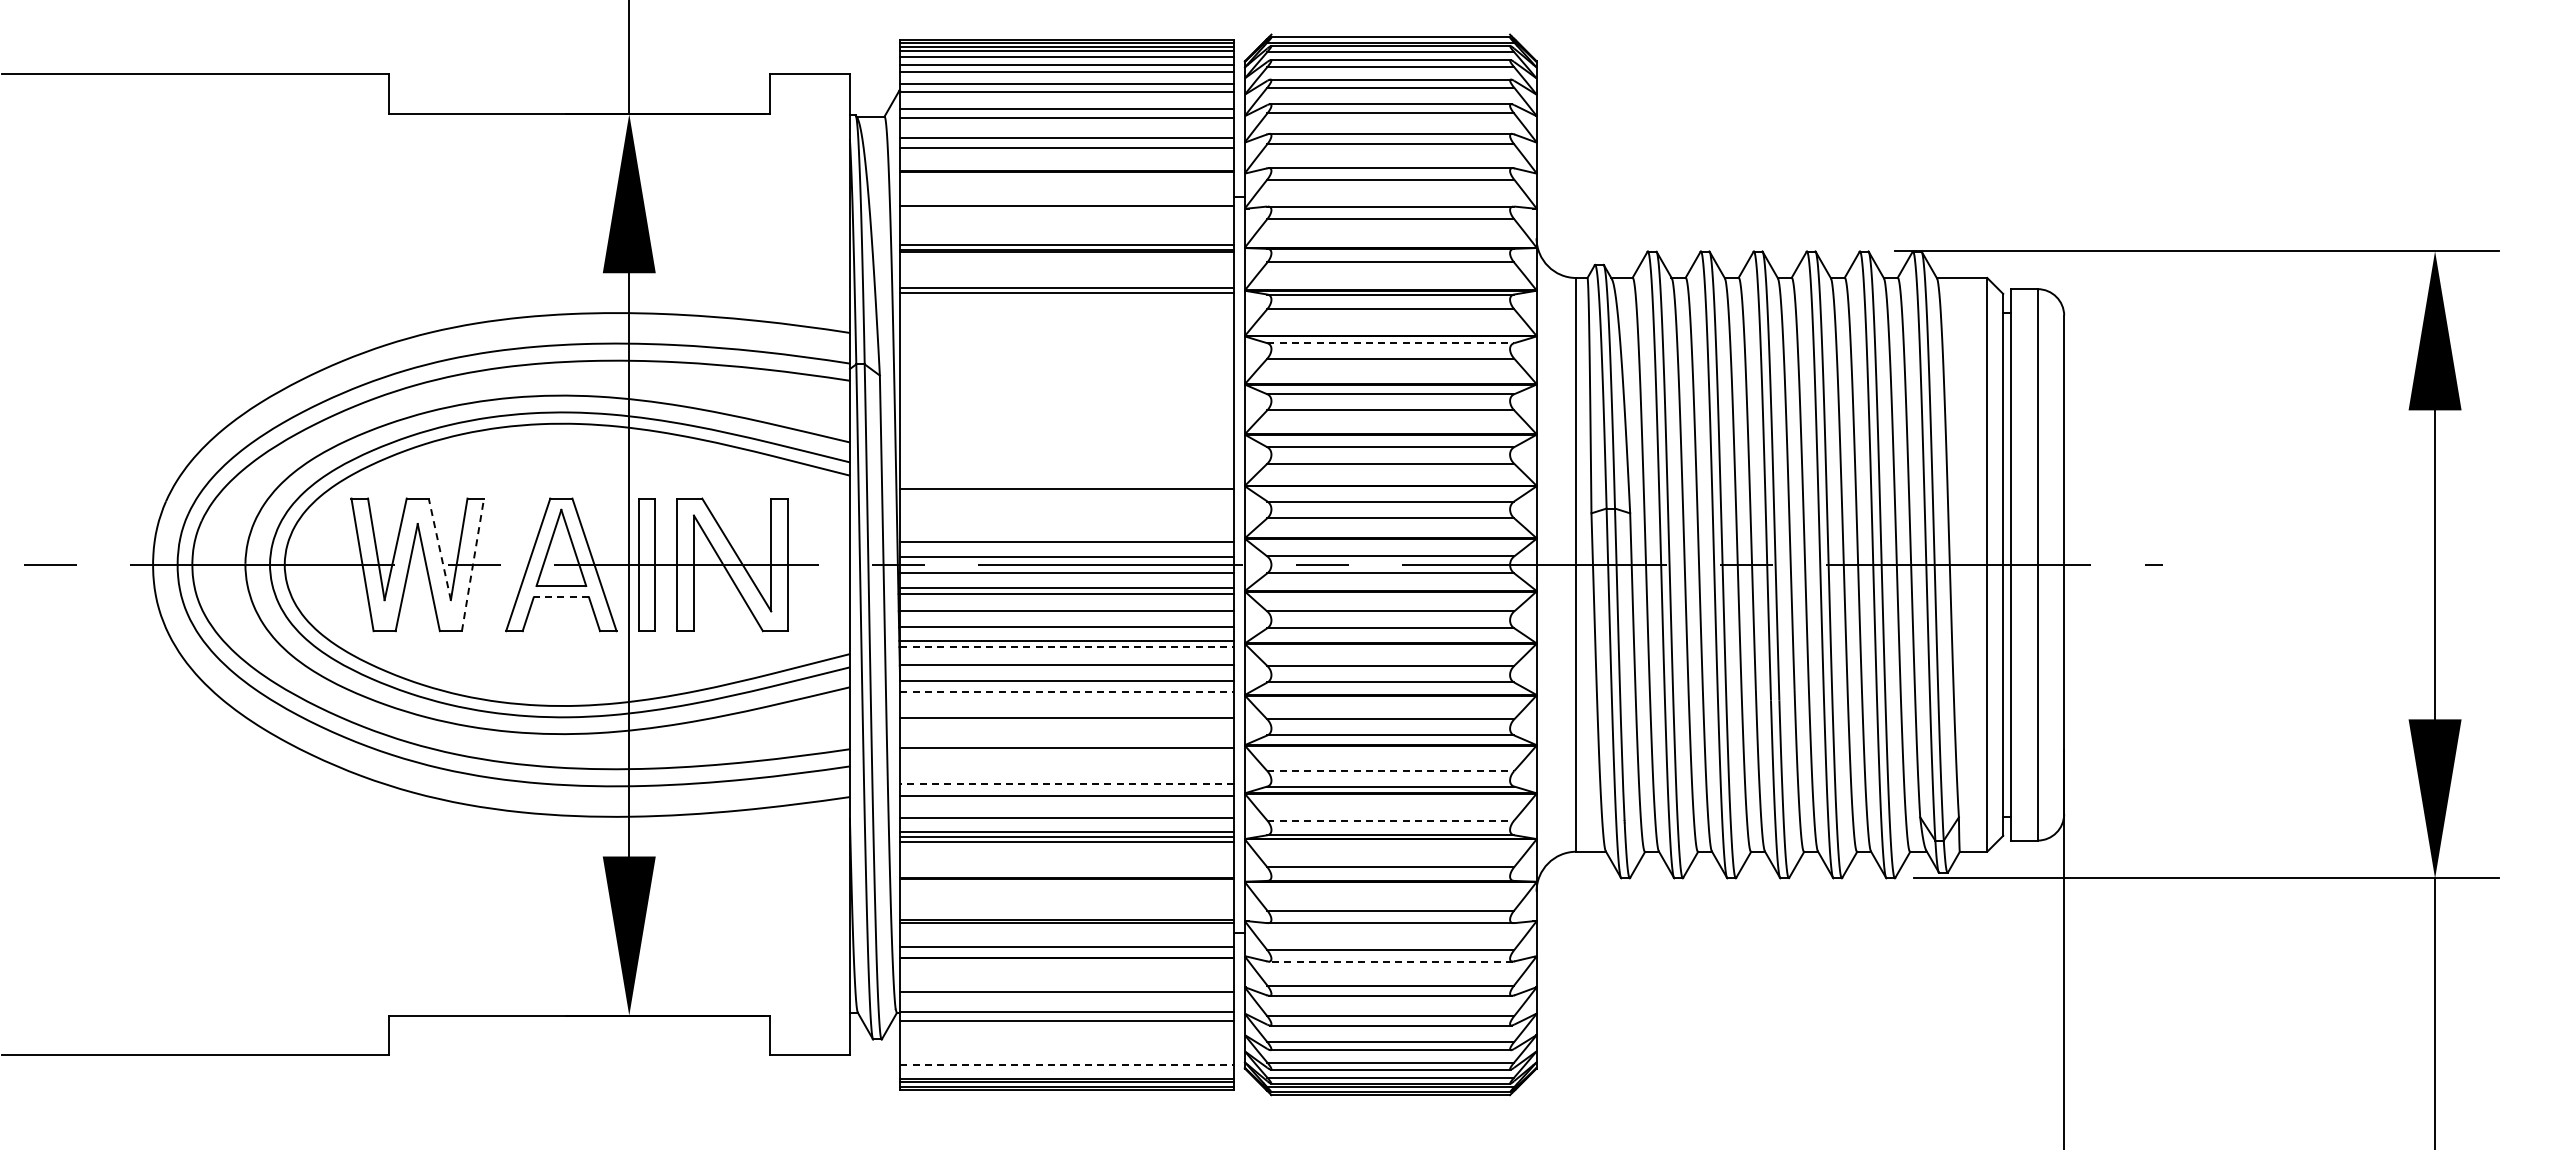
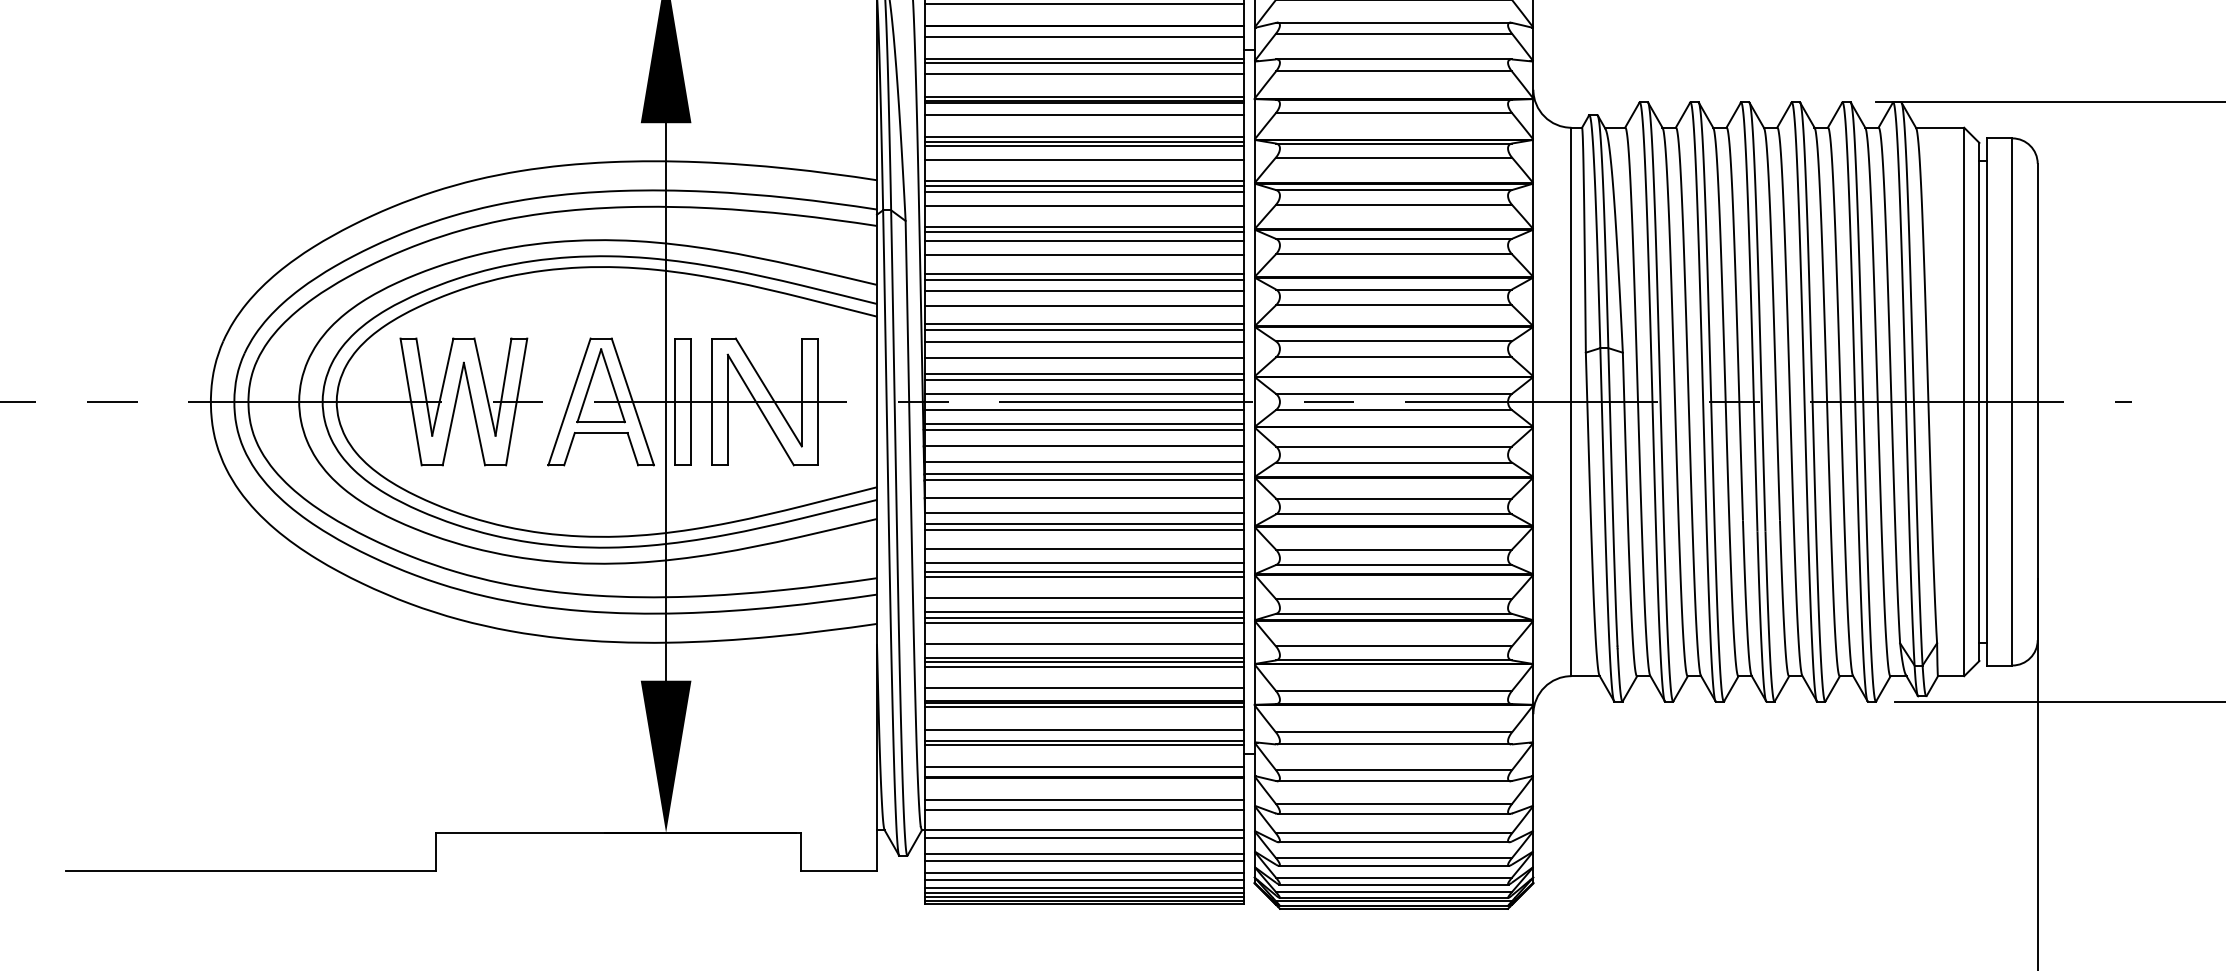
line: (1067, 183) -> (1084, 37), added
line: (1067, 210) -> (1084, 63), added
line: (1067, 222) -> (1084, 74), added
line: (1067, 265) -> (1084, 115), added
line: (1067, 297) -> (1084, 146), added
line: (1067, 311) -> (1084, 159), added
line: (1067, 333) -> (1084, 180), added
line: (1067, 339) -> (1084, 186), added
line: (1391, 343) -> (1394, 190), dashed -> solid
line: (1067, 345) -> (1084, 192), added
line: (1067, 360) -> (1084, 206), added
line: (1067, 381) -> (1084, 226), added
line: (1067, 387) -> (1084, 232), added
line: (1067, 396) -> (1084, 241), added
line: (1067, 411) -> (1084, 255), added
line: (1067, 431) -> (1084, 274), added
line: (1067, 437) -> (1084, 280), added
line: (1067, 448) -> (1084, 290), added
line: (1067, 464) -> (1084, 306), added
line: (1067, 482) -> (1084, 323), added
line: (1067, 502) -> (1084, 342), added
line: (1067, 518) -> (1084, 357), added
line: (1067, 535) -> (1084, 373), added
line: (439, 549) -> (484, 387), dashed -> solid
line: (473, 564) -> (517, 401), dashed -> solid
line: (561, 597) -> (601, 433), dashed -> solid
line: (1067, 646) -> (1084, 479), dashed -> solid
line: (1067, 692) -> (1084, 523), dashed -> solid
line: (1067, 698) -> (1084, 529), added
line: (1067, 733) -> (1084, 563), added
line: (1067, 742) -> (1084, 571), added
line: (1067, 769) -> (1084, 597), added
line: (1391, 771) -> (1394, 599), dashed -> solid
line: (1066, 784) -> (1084, 611), dashed -> solid
line: (1067, 790) -> (1084, 617), added
line: (1391, 820) -> (1394, 646), dashed -> solid
line: (1067, 864) -> (1084, 688), added
line: (1067, 884) -> (1084, 707), added
line: (1067, 907) -> (1084, 729), added
line: (1390, 961) -> (1393, 781), dashed -> solid
line: (1067, 981) -> (1084, 800), added
line: (1067, 1037) -> (1084, 853), added
line: (1067, 1045) -> (1084, 861), added
line: (1067, 1058) -> (1084, 873), added
line: (1067, 1064) -> (1084, 879), dashed -> solid
line: (1067, 1072) -> (1084, 887), added

